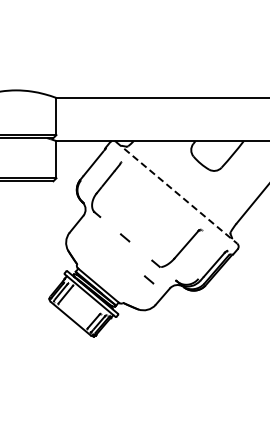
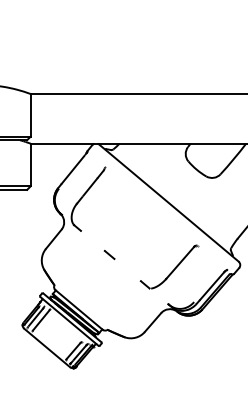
line: (176, 193) -> (168, 203), dashed -> solid
part: (148, 279) -> (136, 302), removed

